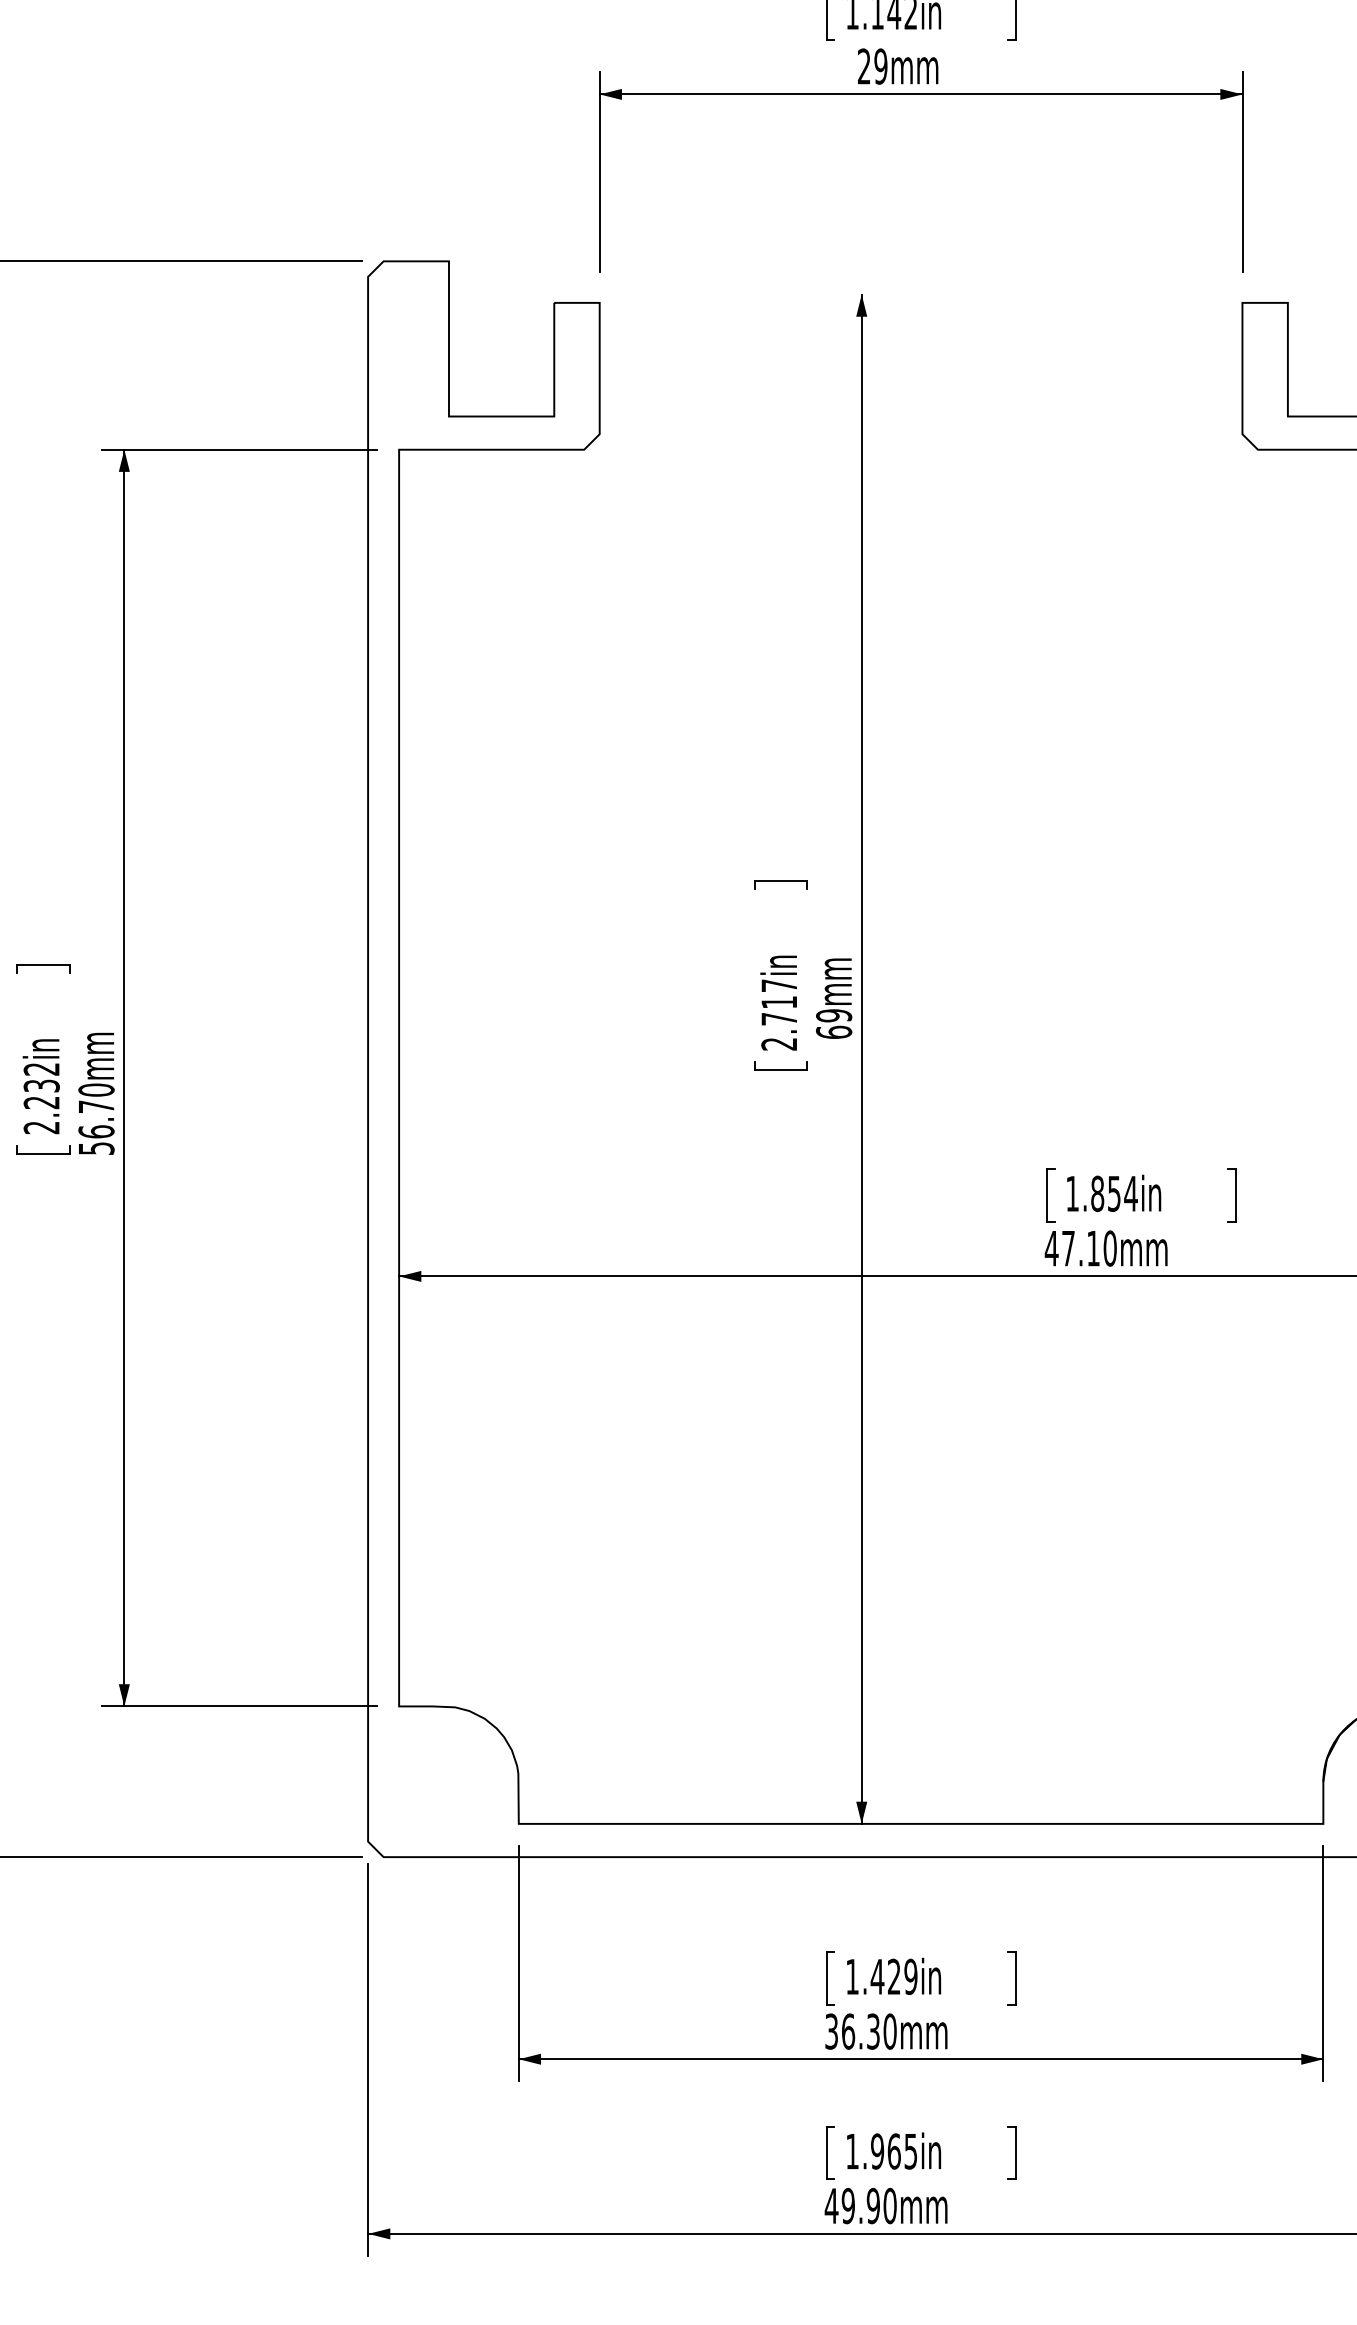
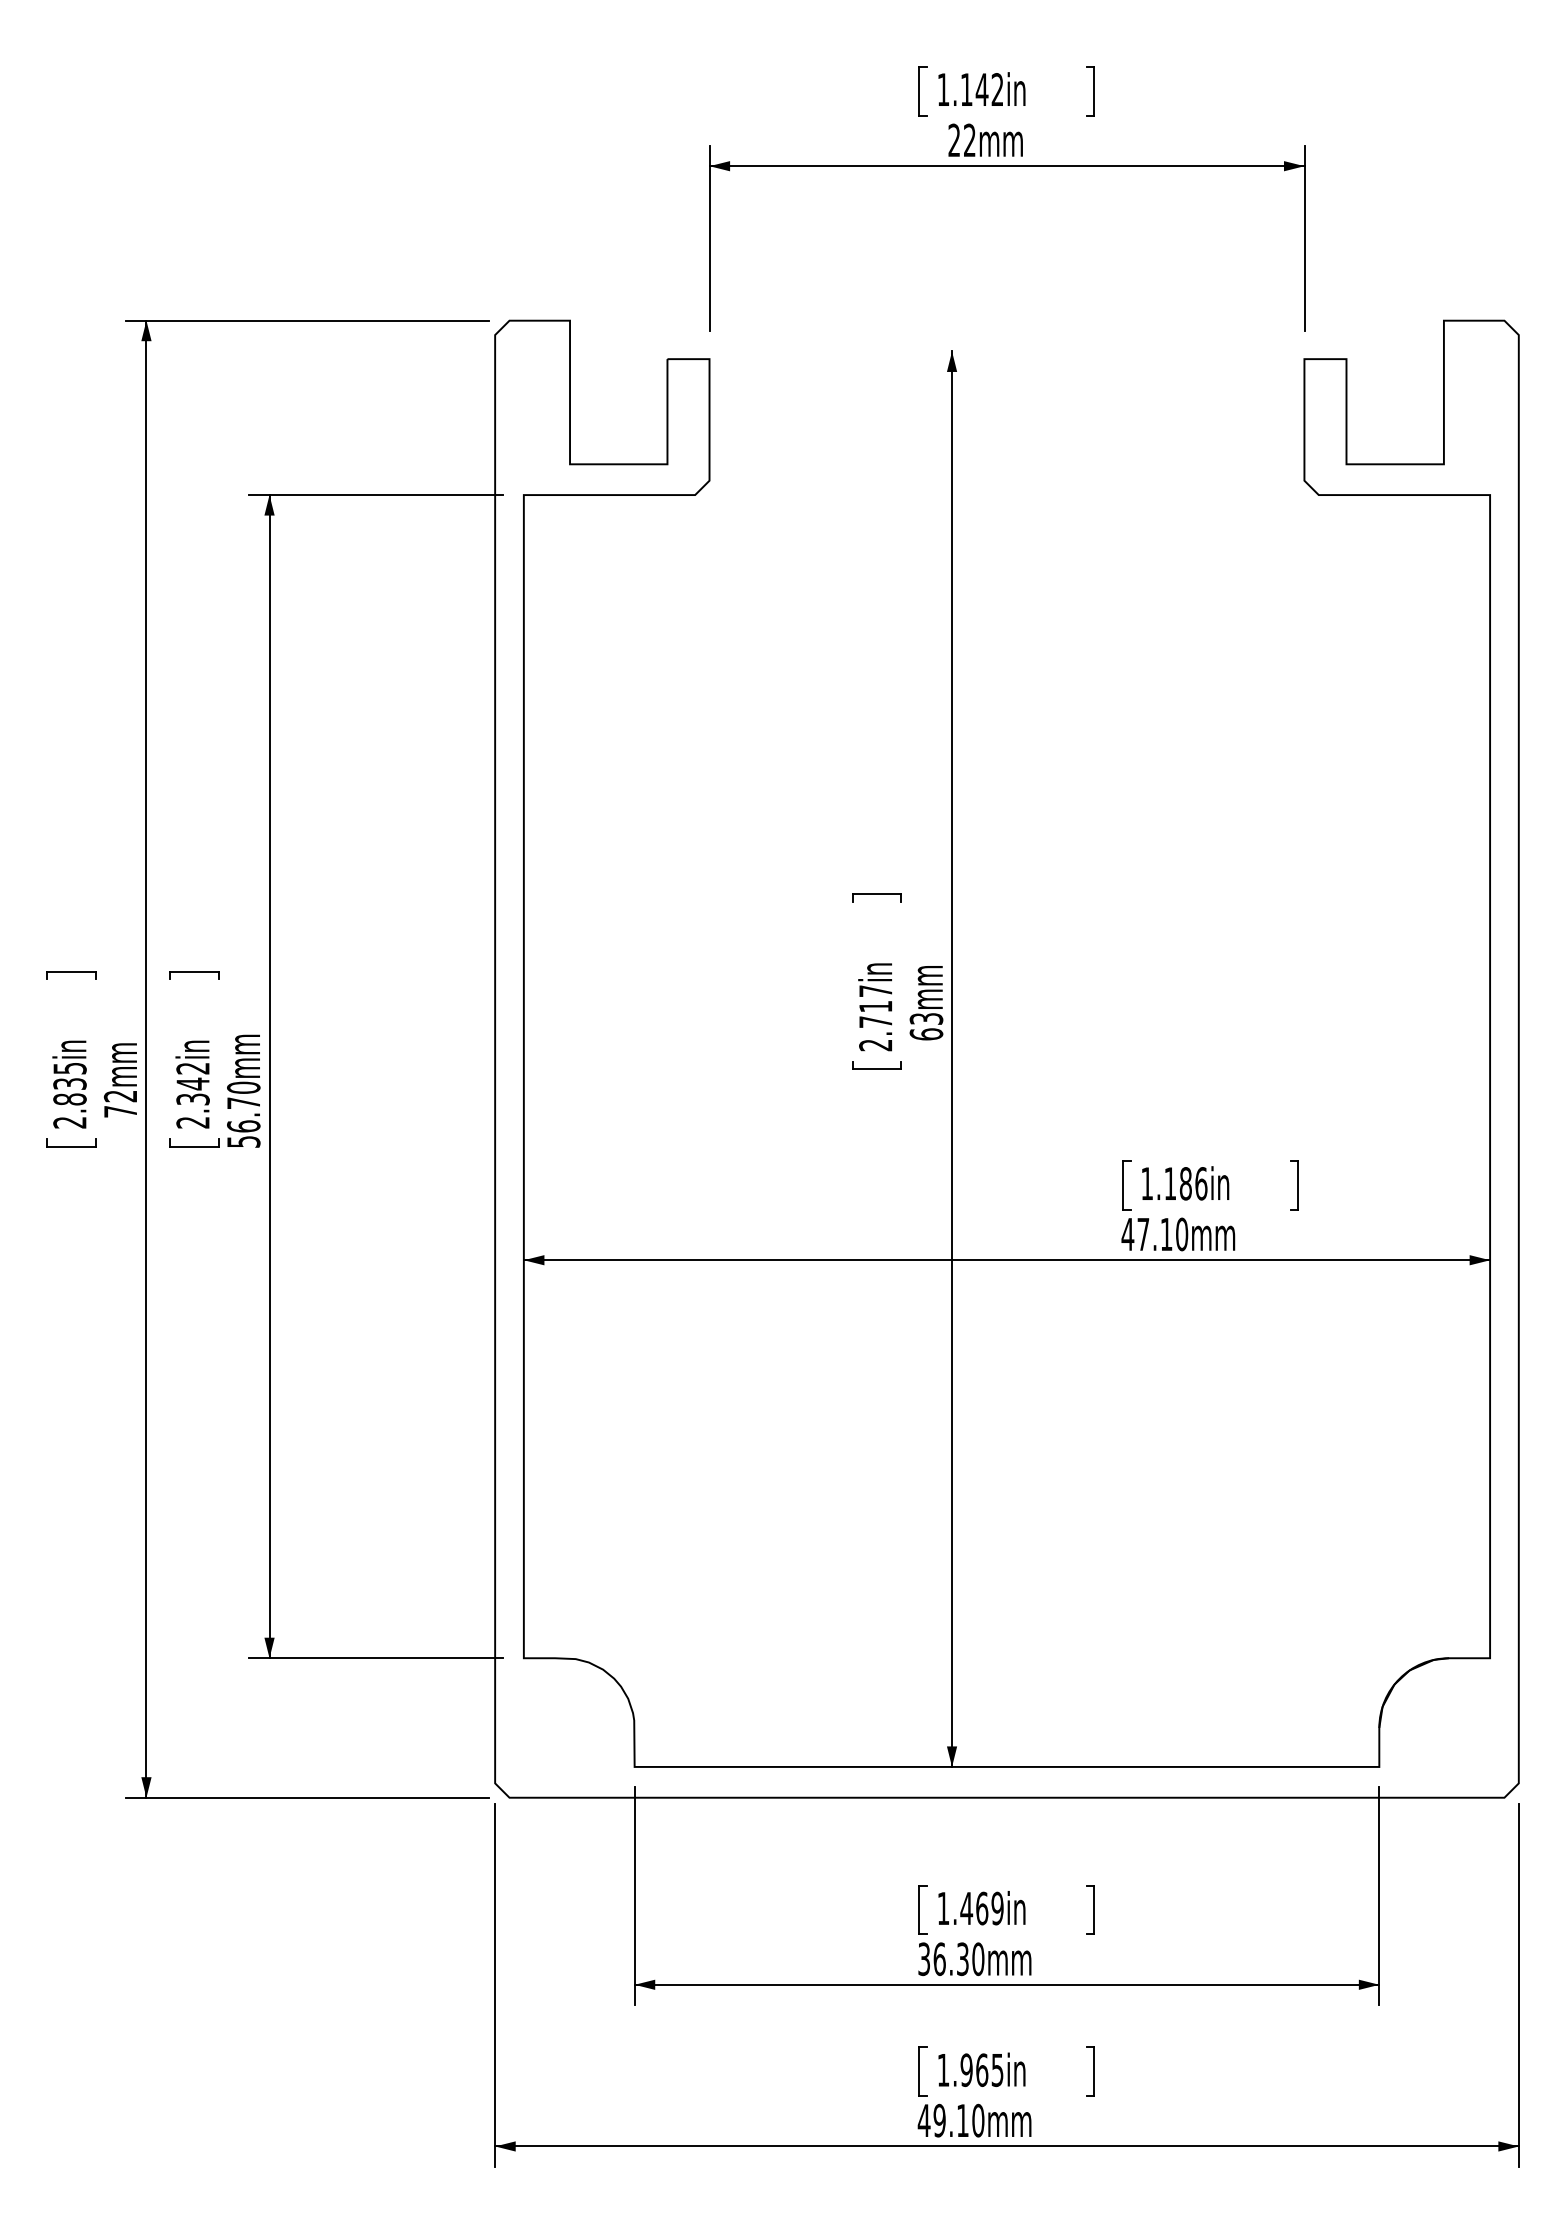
text: (880, 66) -> (969, 140), 29mm -> 22mm
text: (834, 1016) -> (926, 1019), 69mm -> 63mm
text: (41, 1094) -> (192, 1091), 2.232in -> 2.342in
text: (1113, 1193) -> (1185, 1183), 1.854in -> 1.186in
text: (894, 1976) -> (982, 1908), 1.429in -> 1.469in
text: (873, 2205) -> (962, 2120), 49.90mm -> 49.10mm

